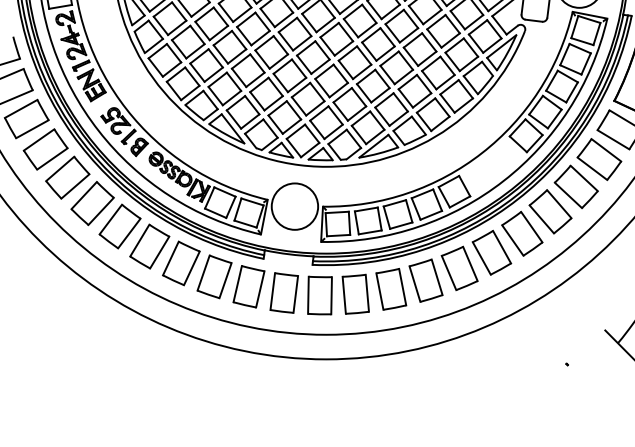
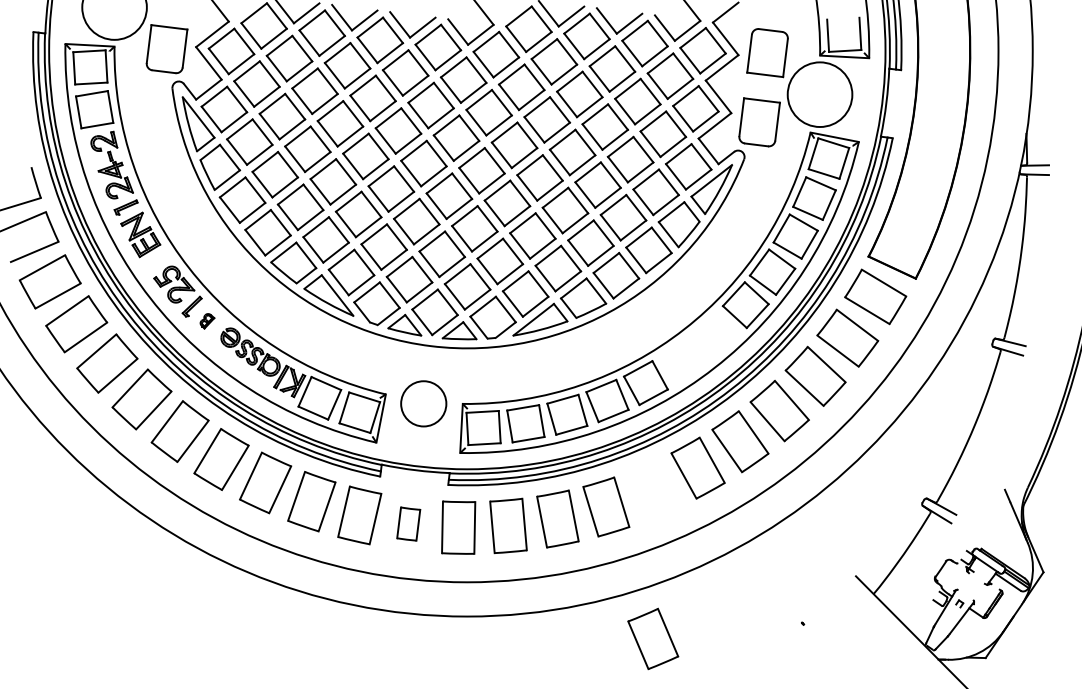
part: (139, 147) -> (207, 321), size x0.6
circle: (294, 206) -> (423, 403), size x0.7
part: (459, 268) -> (653, 638), moved
part: (283, 292) -> (408, 523), size x0.6

